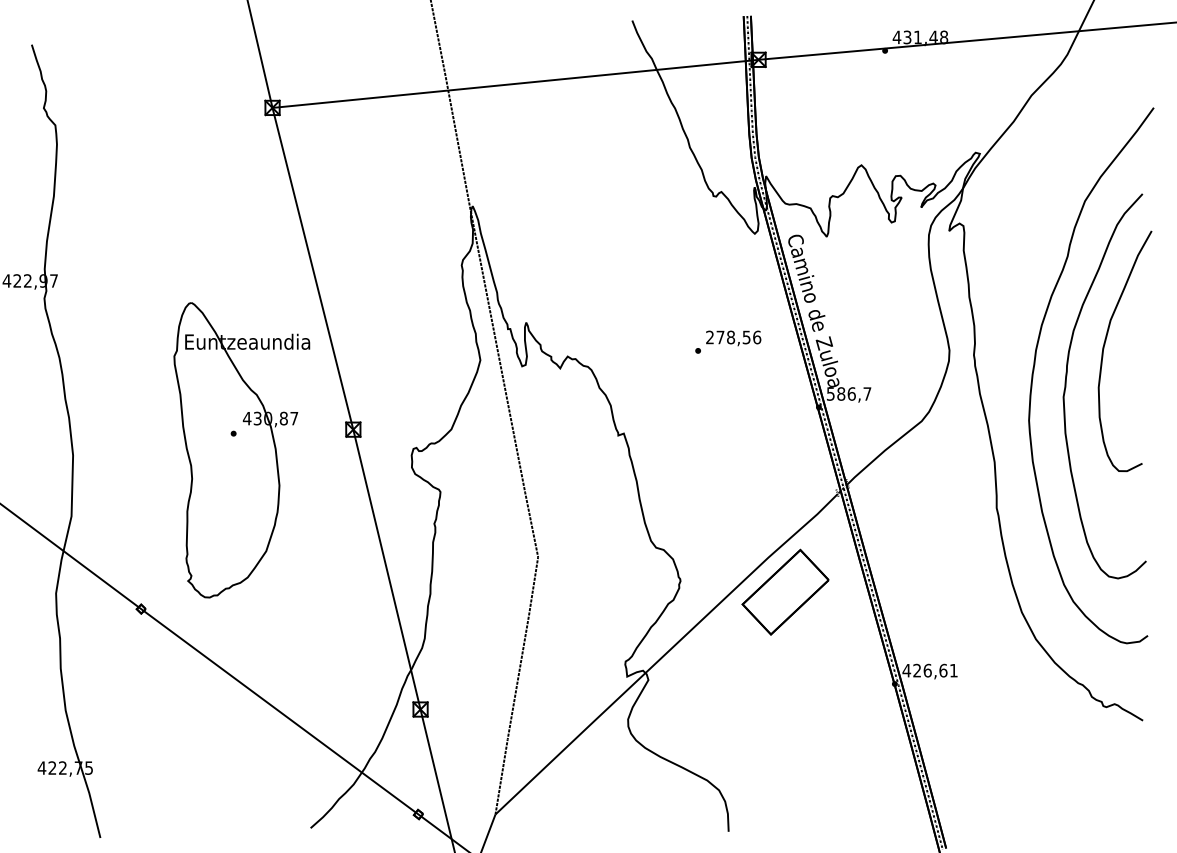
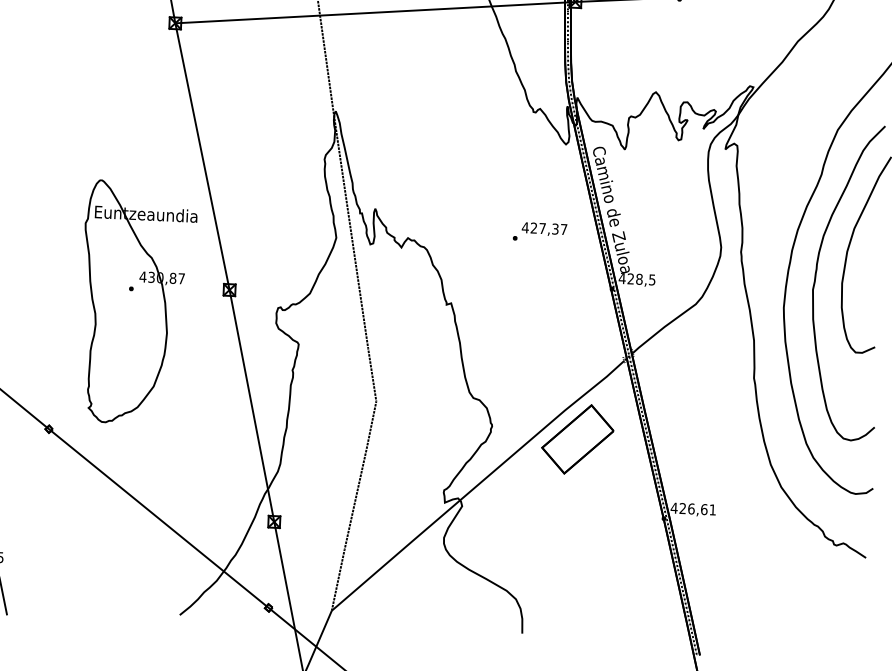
text: (733, 337) -> (544, 228), 278,56 -> 427,37
text: (848, 393) -> (636, 278), 586,7 -> 428,5

